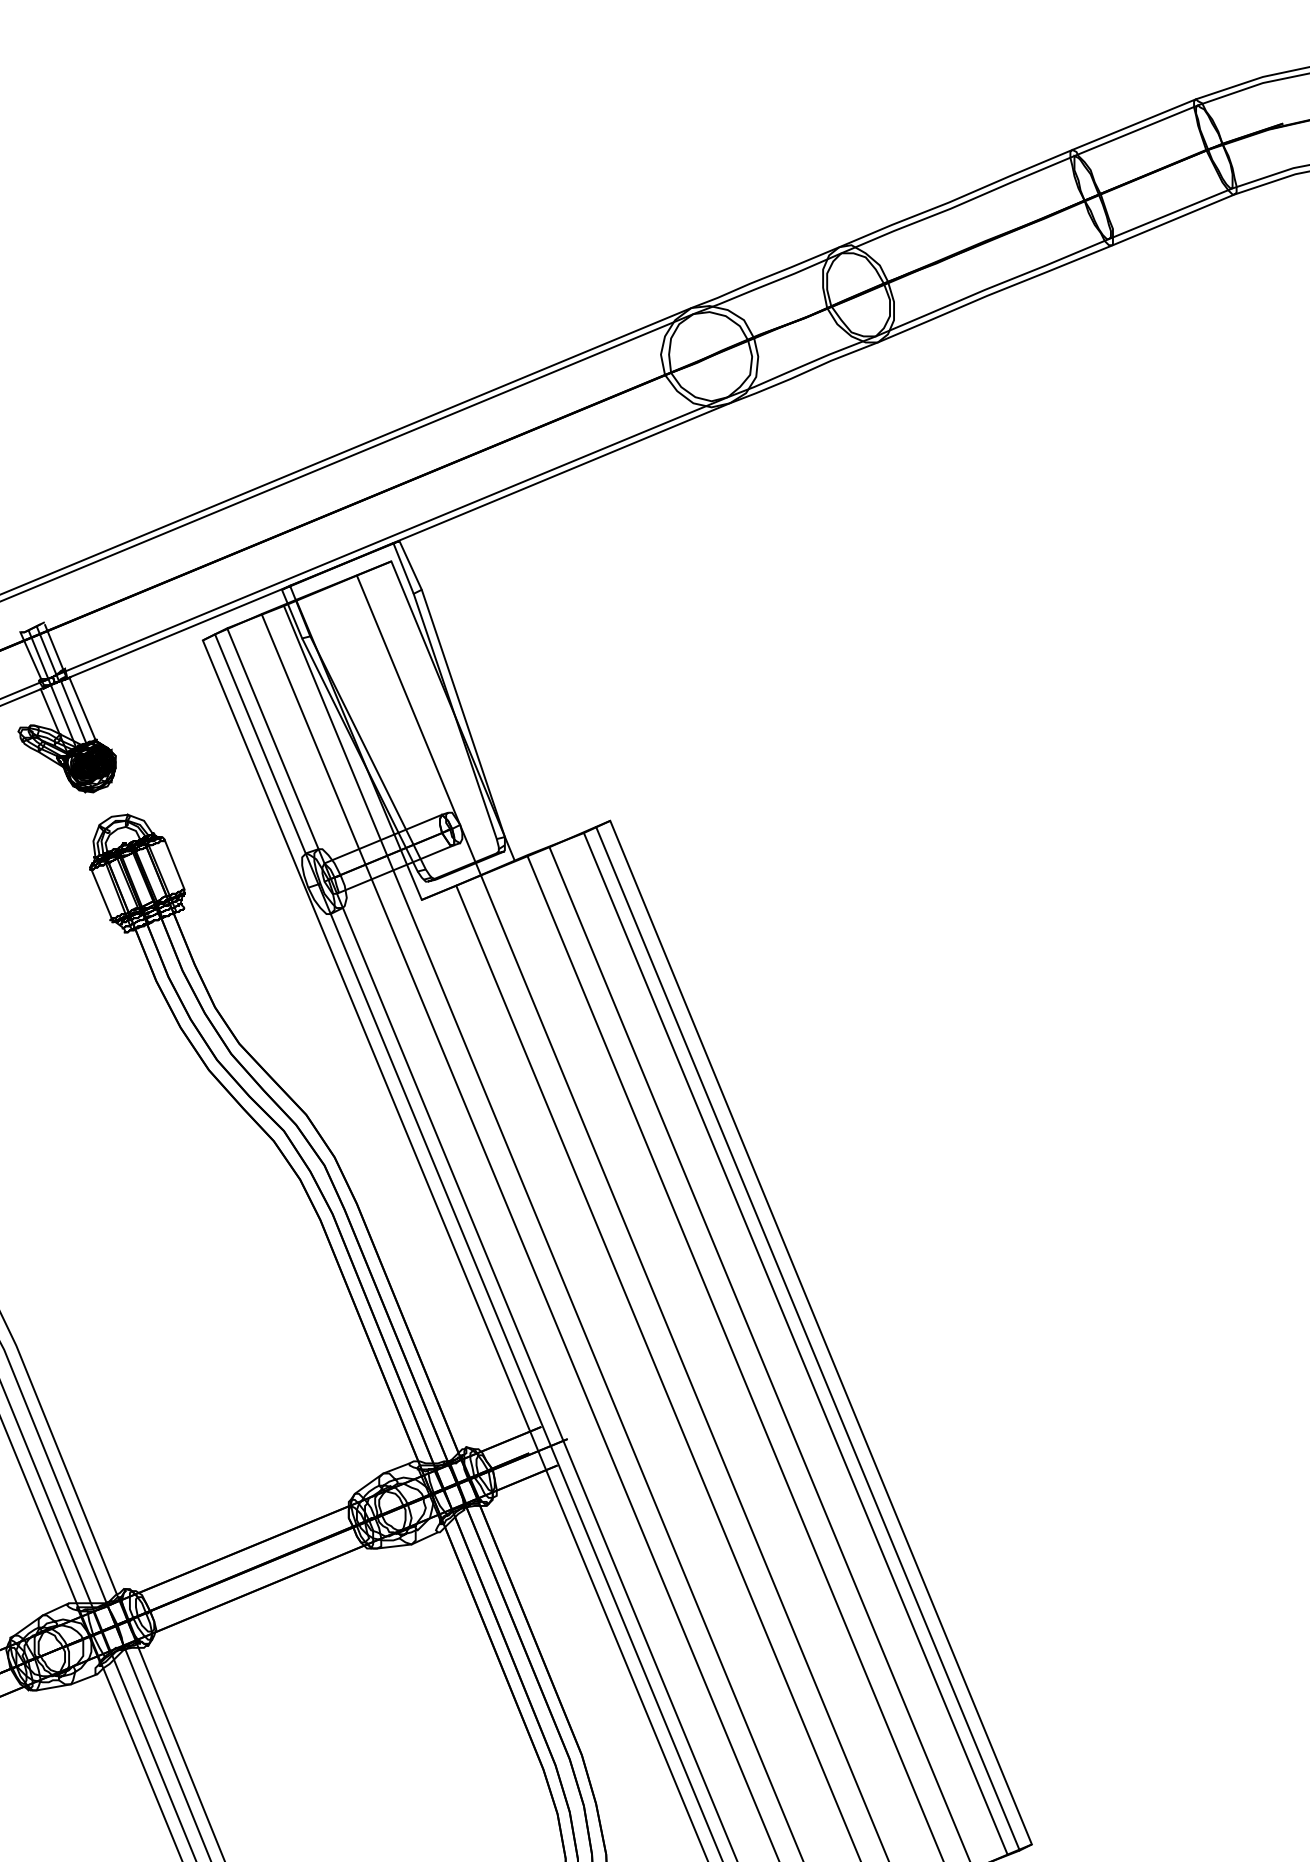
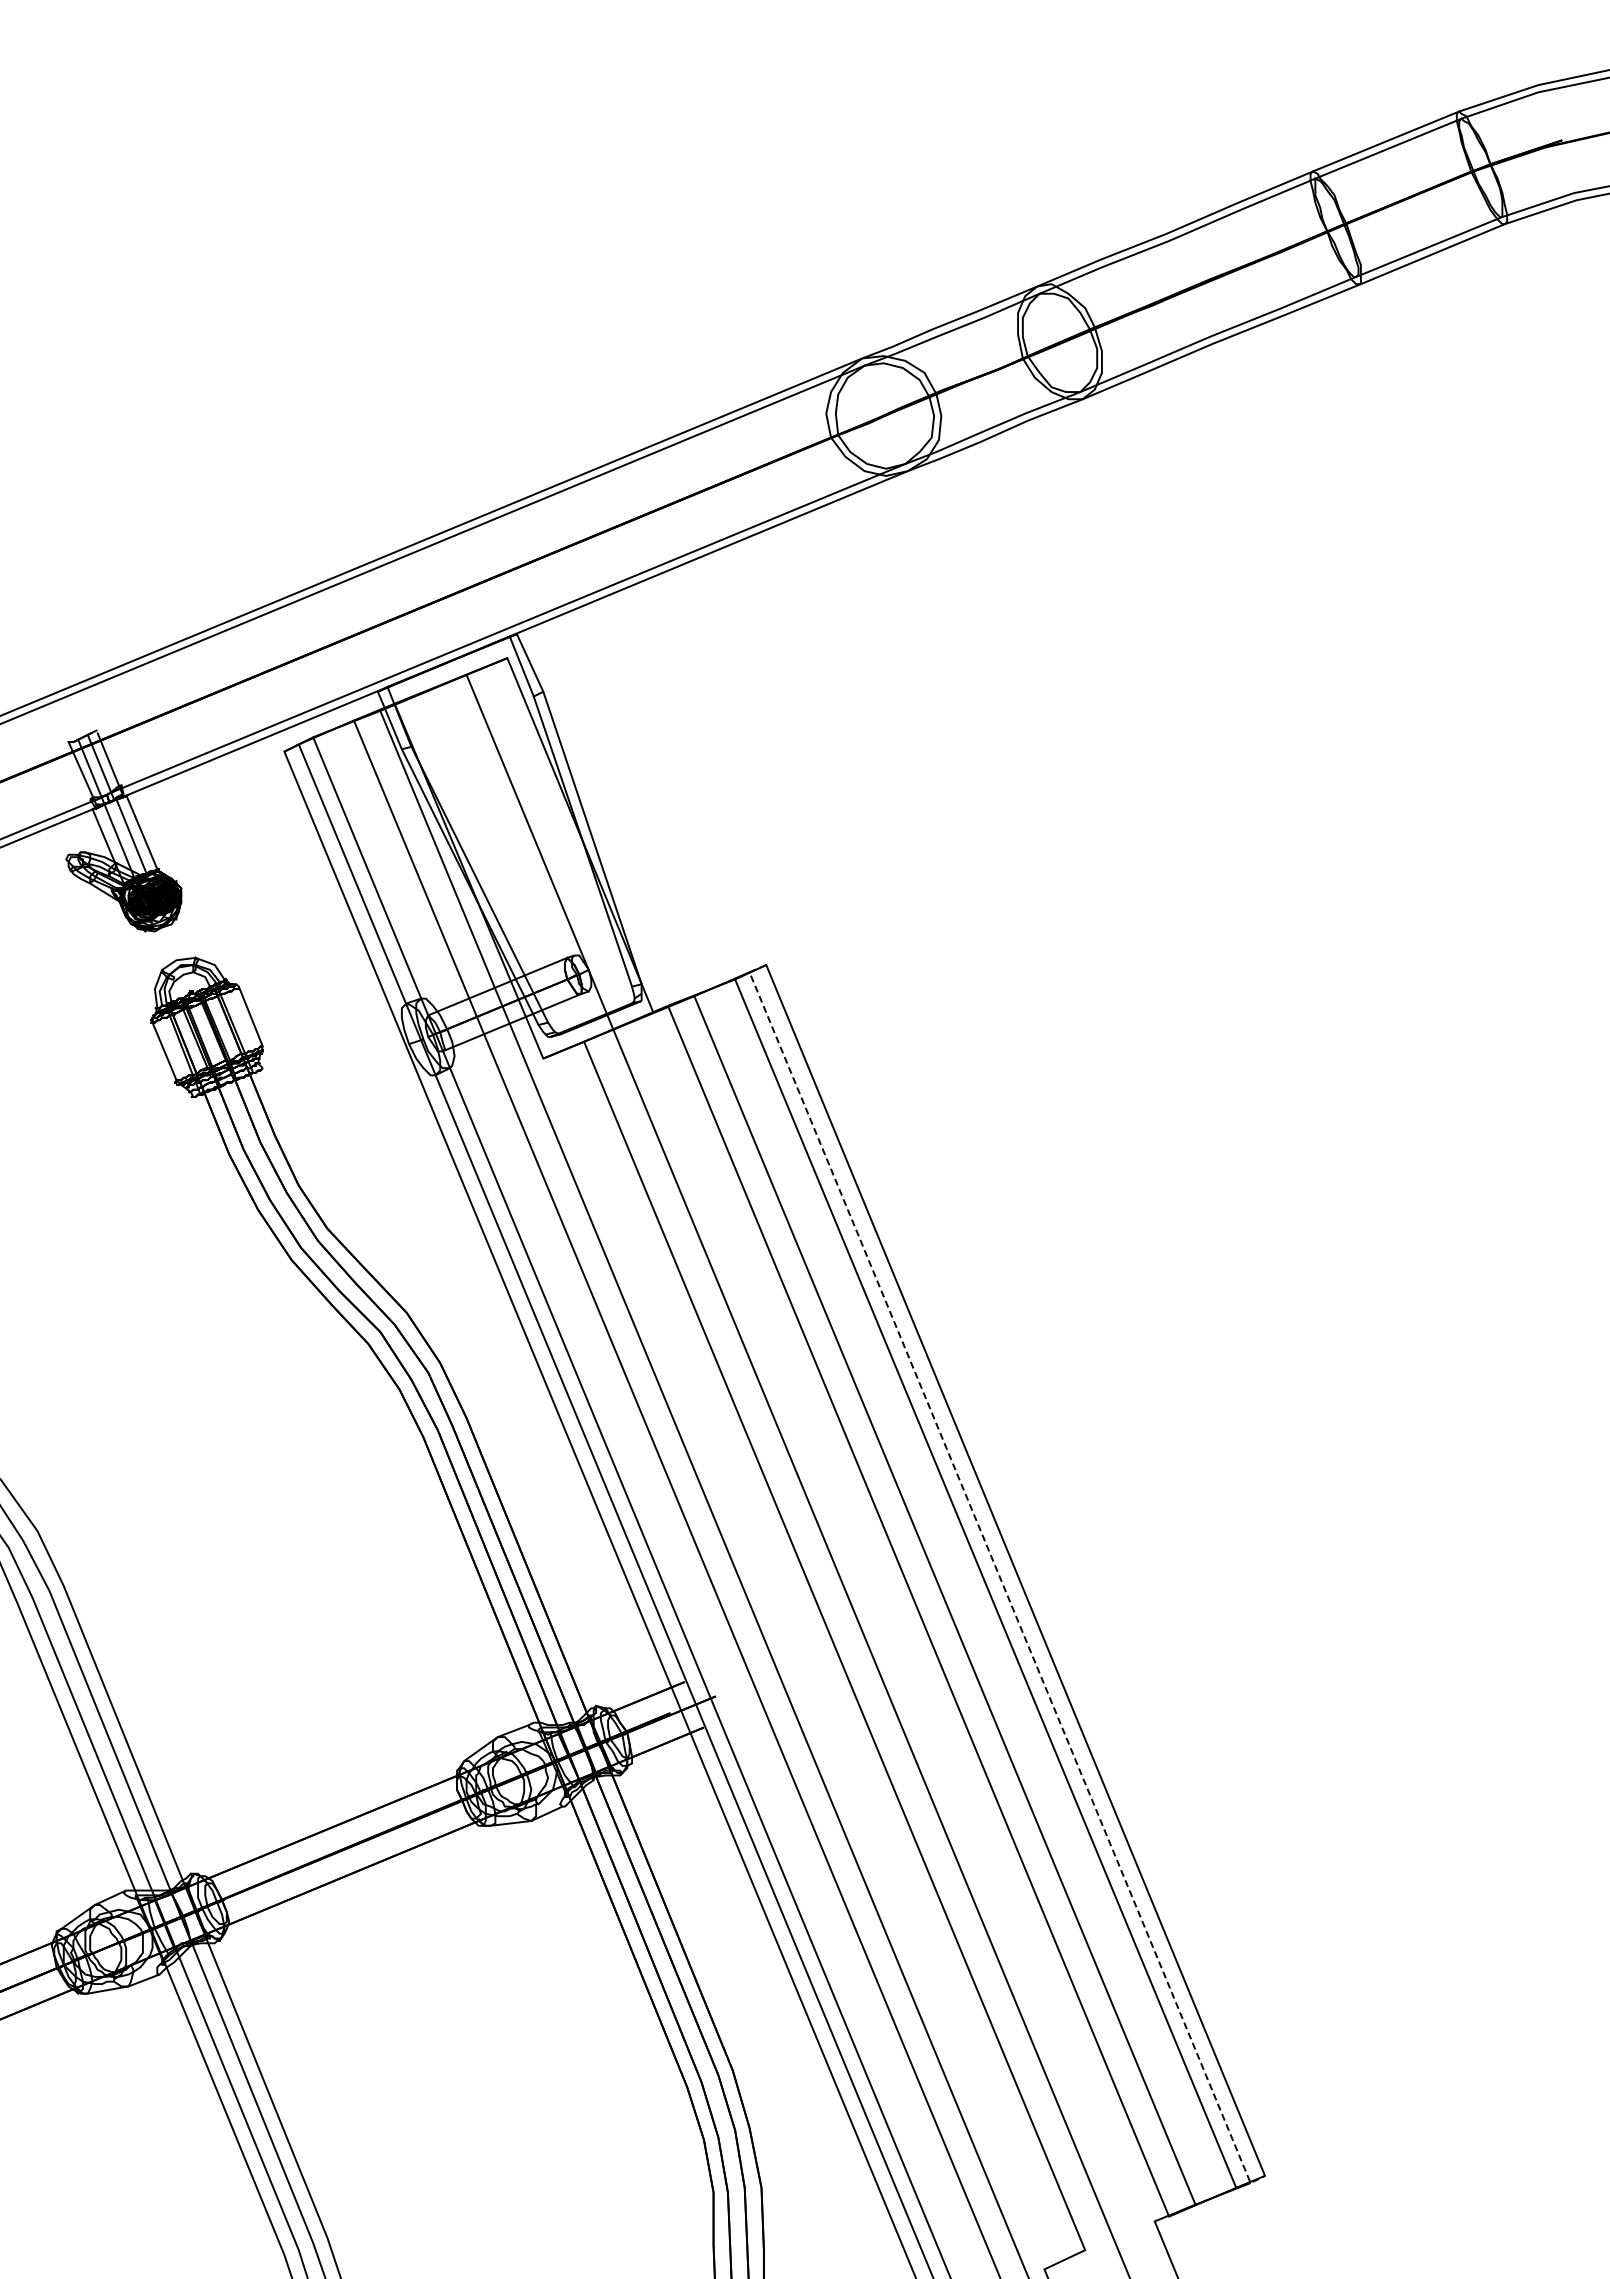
line: (807, 1338) -> (999, 1577), solid -> dashed

